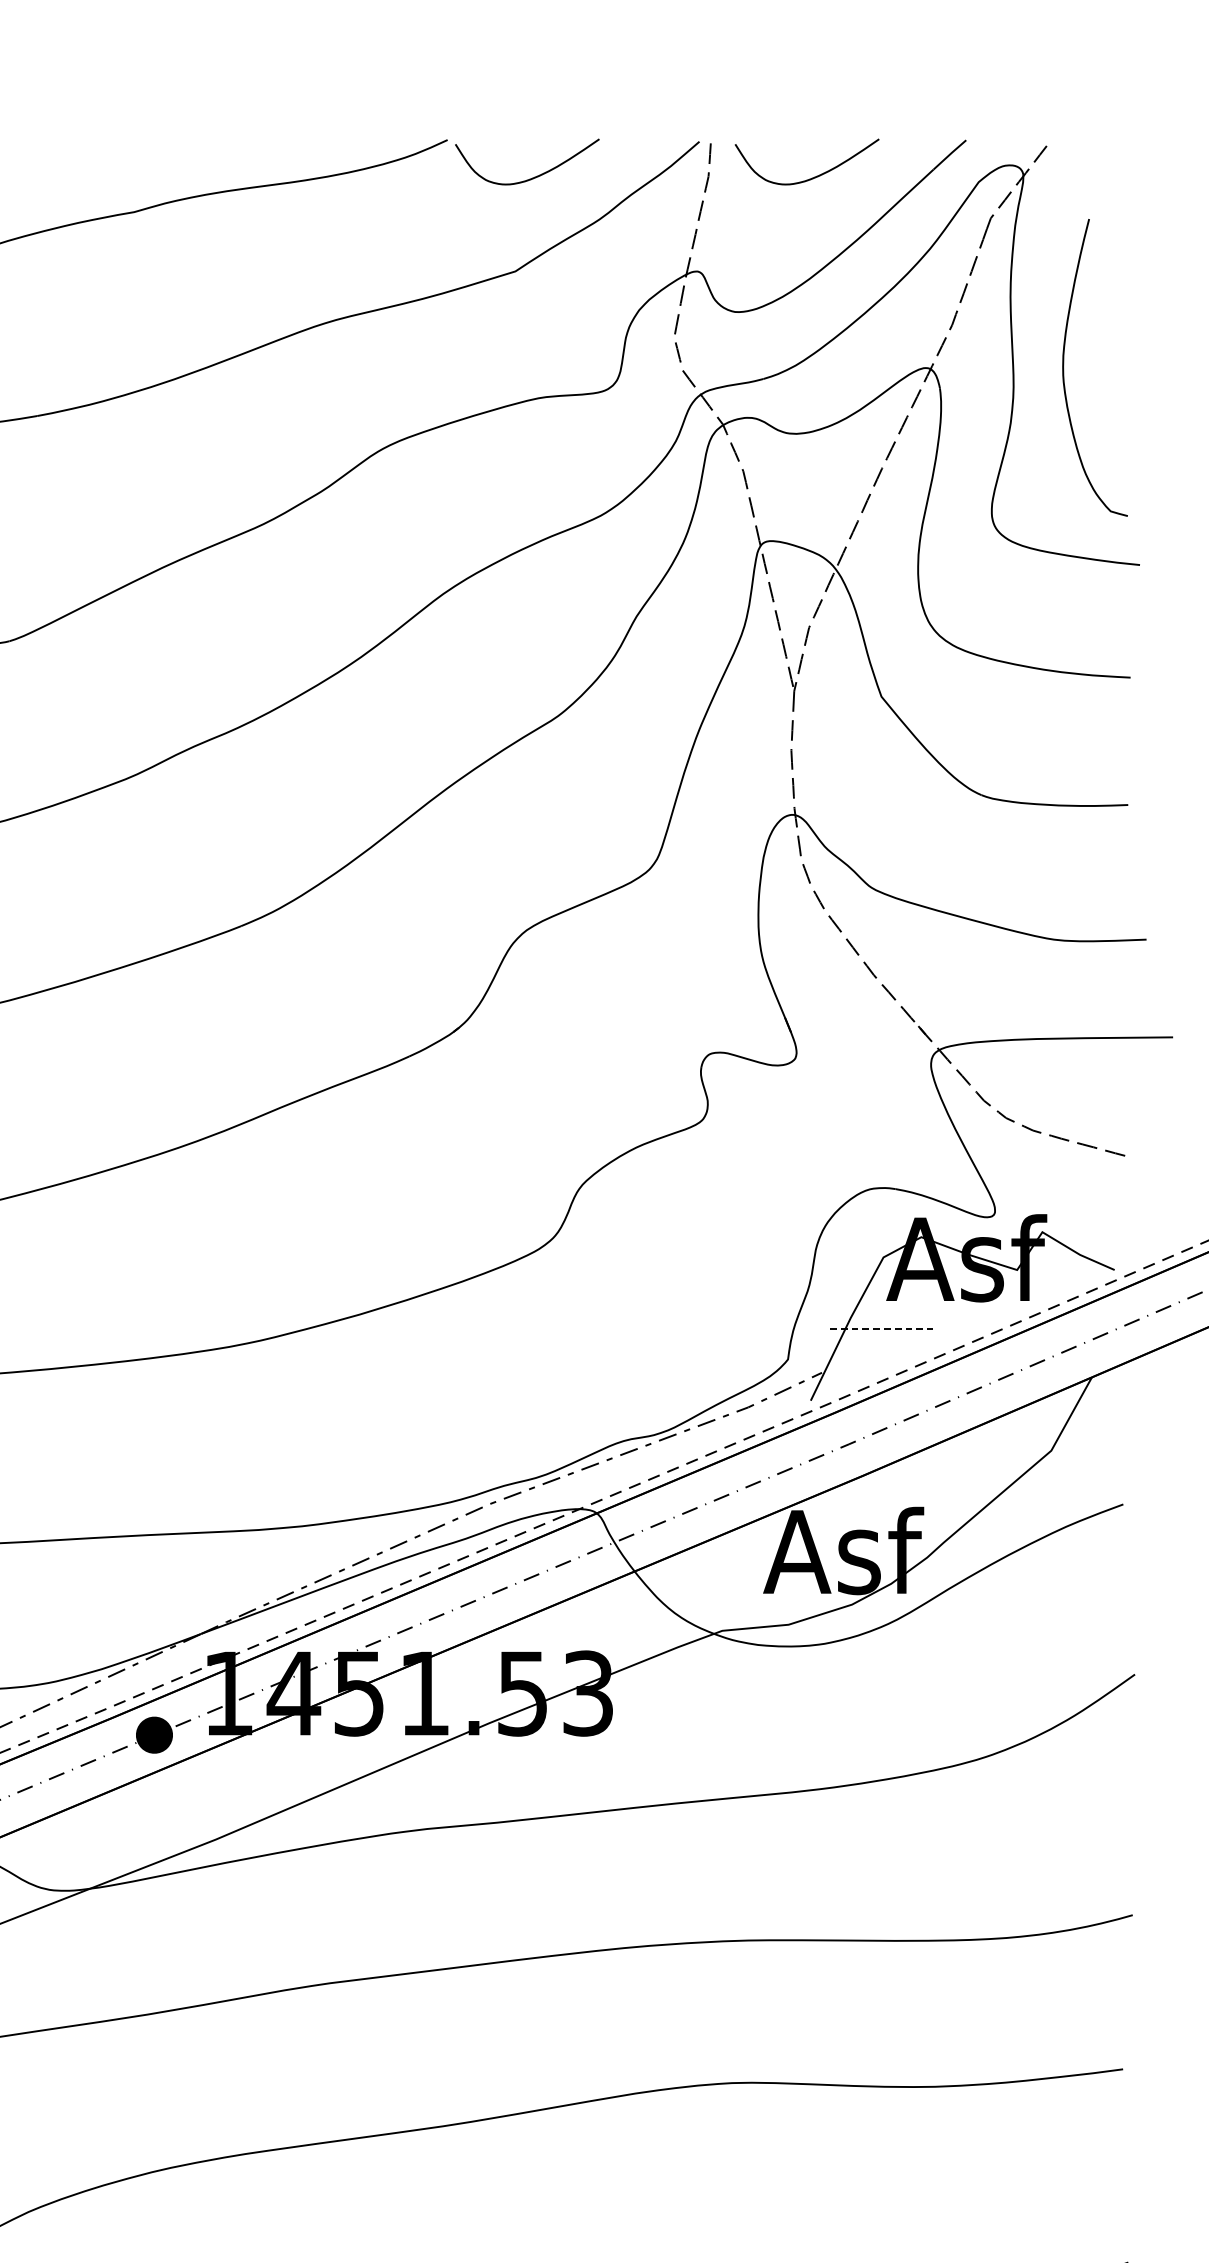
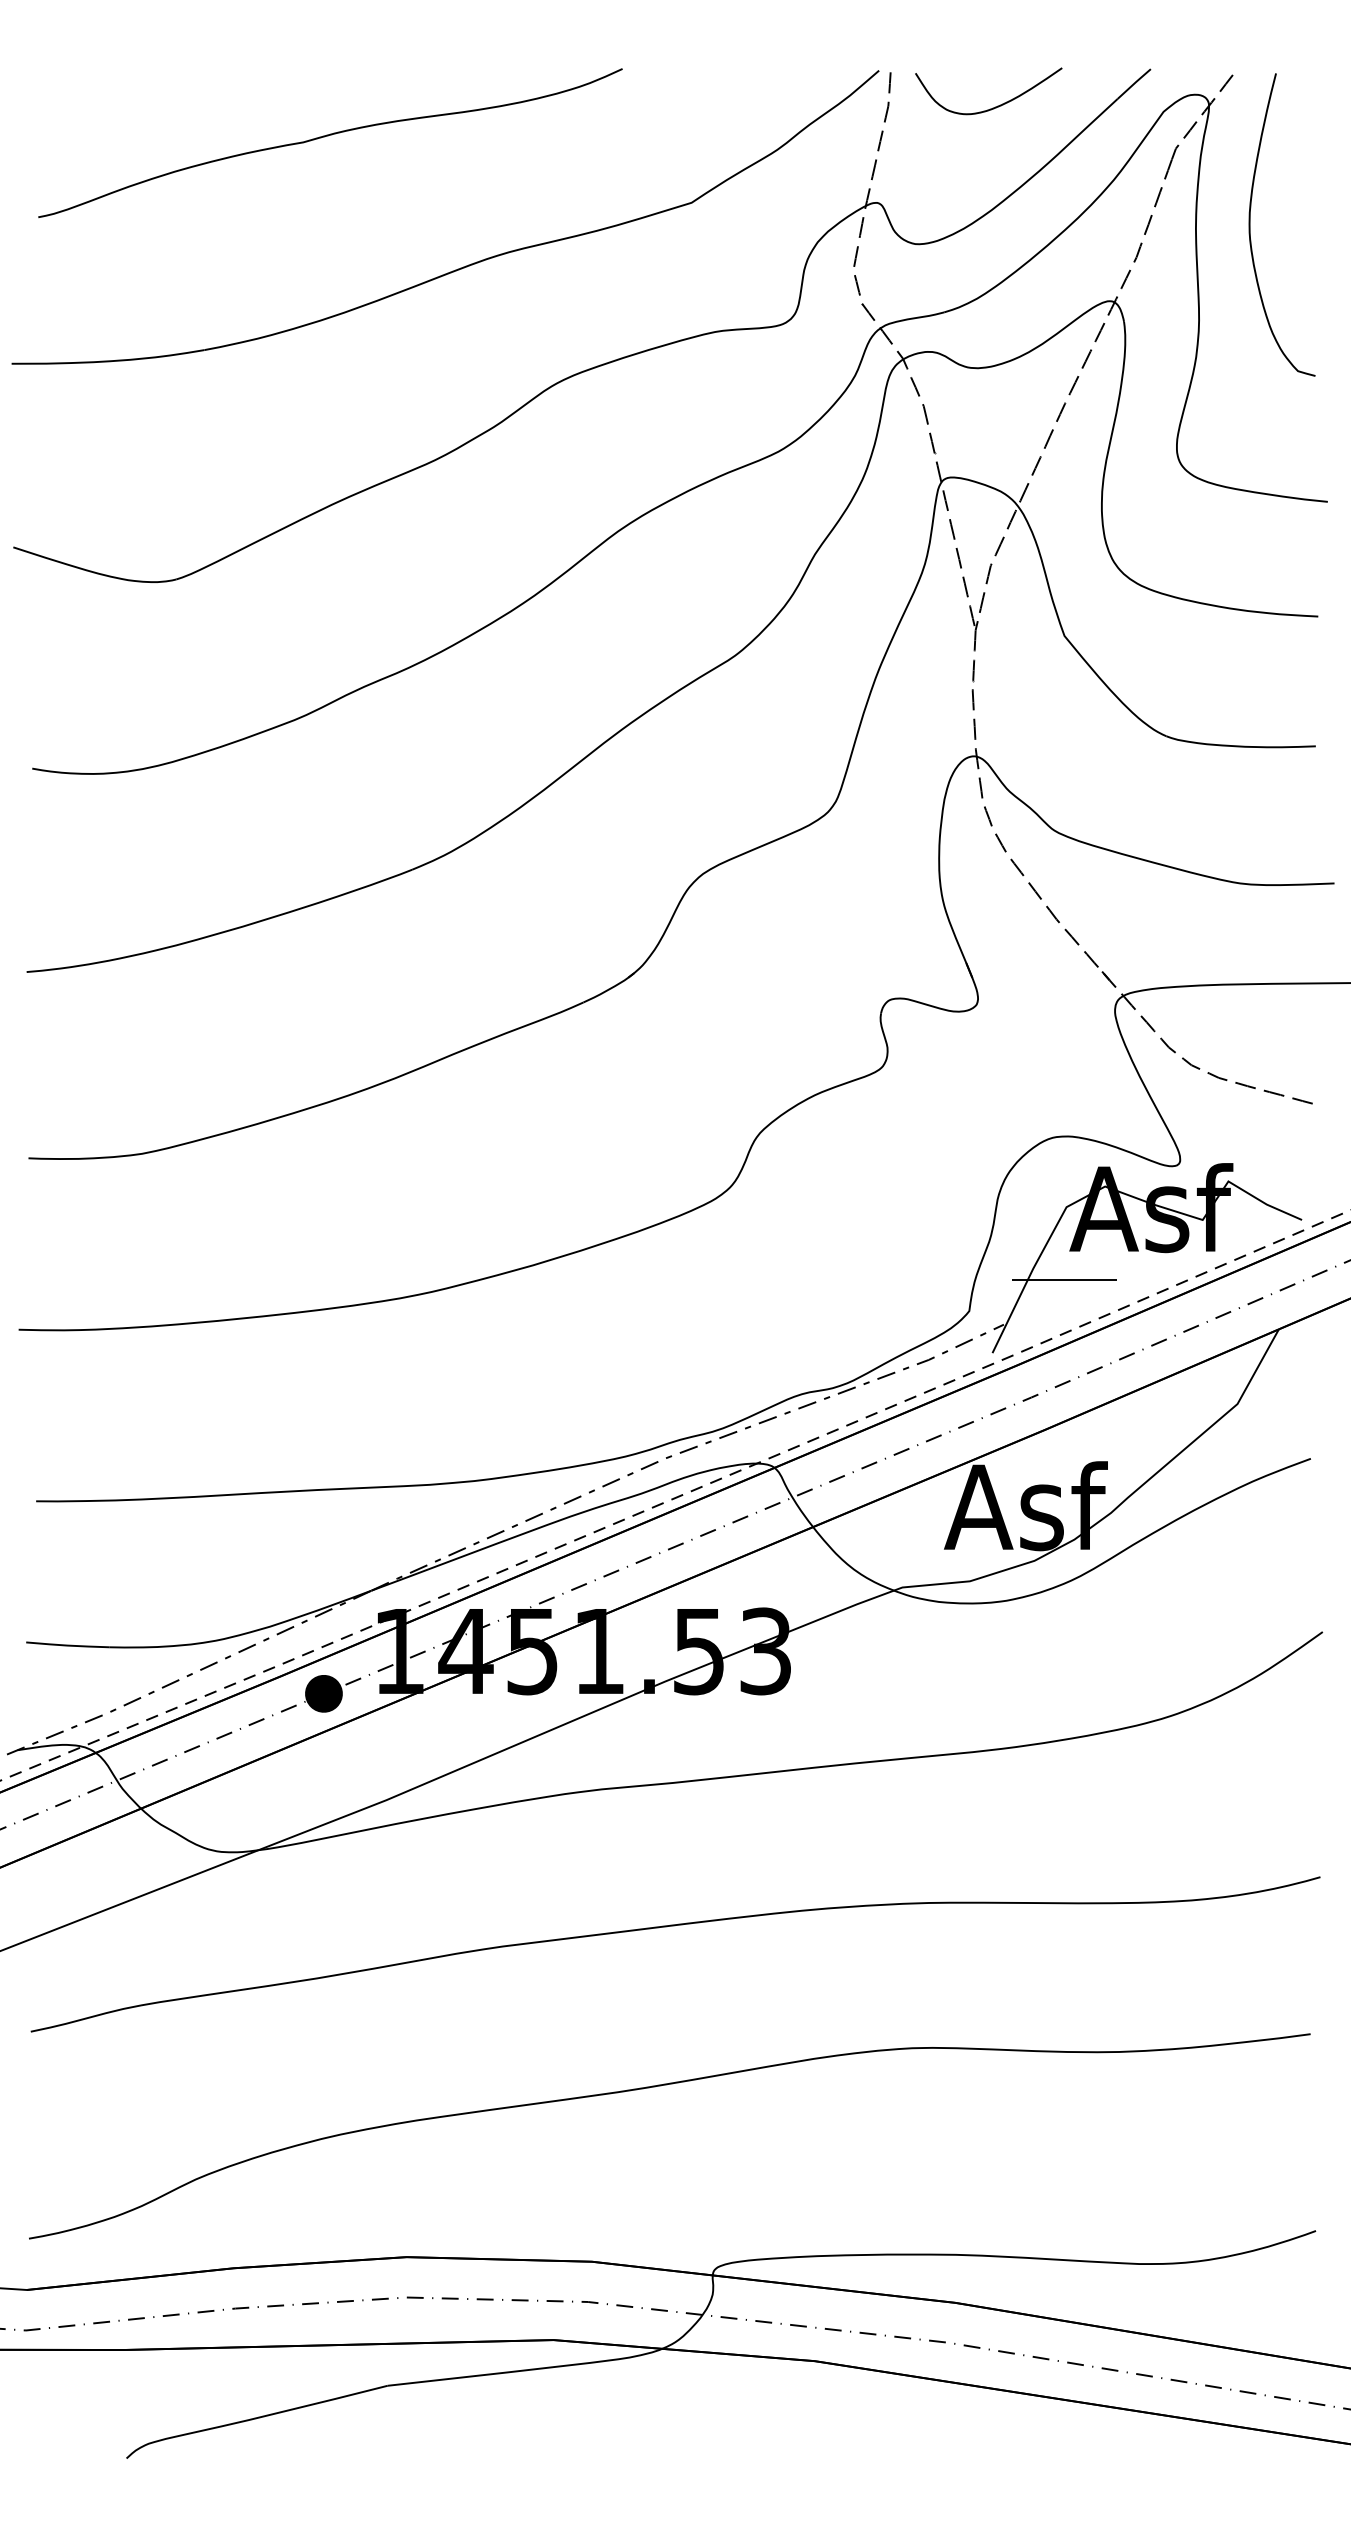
curve: (531, 177) -> (707, 107), removed
curve: (1064, 367) -> (1250, 224), moved
line: (881, 1328) -> (1064, 1279), dashed -> solid

